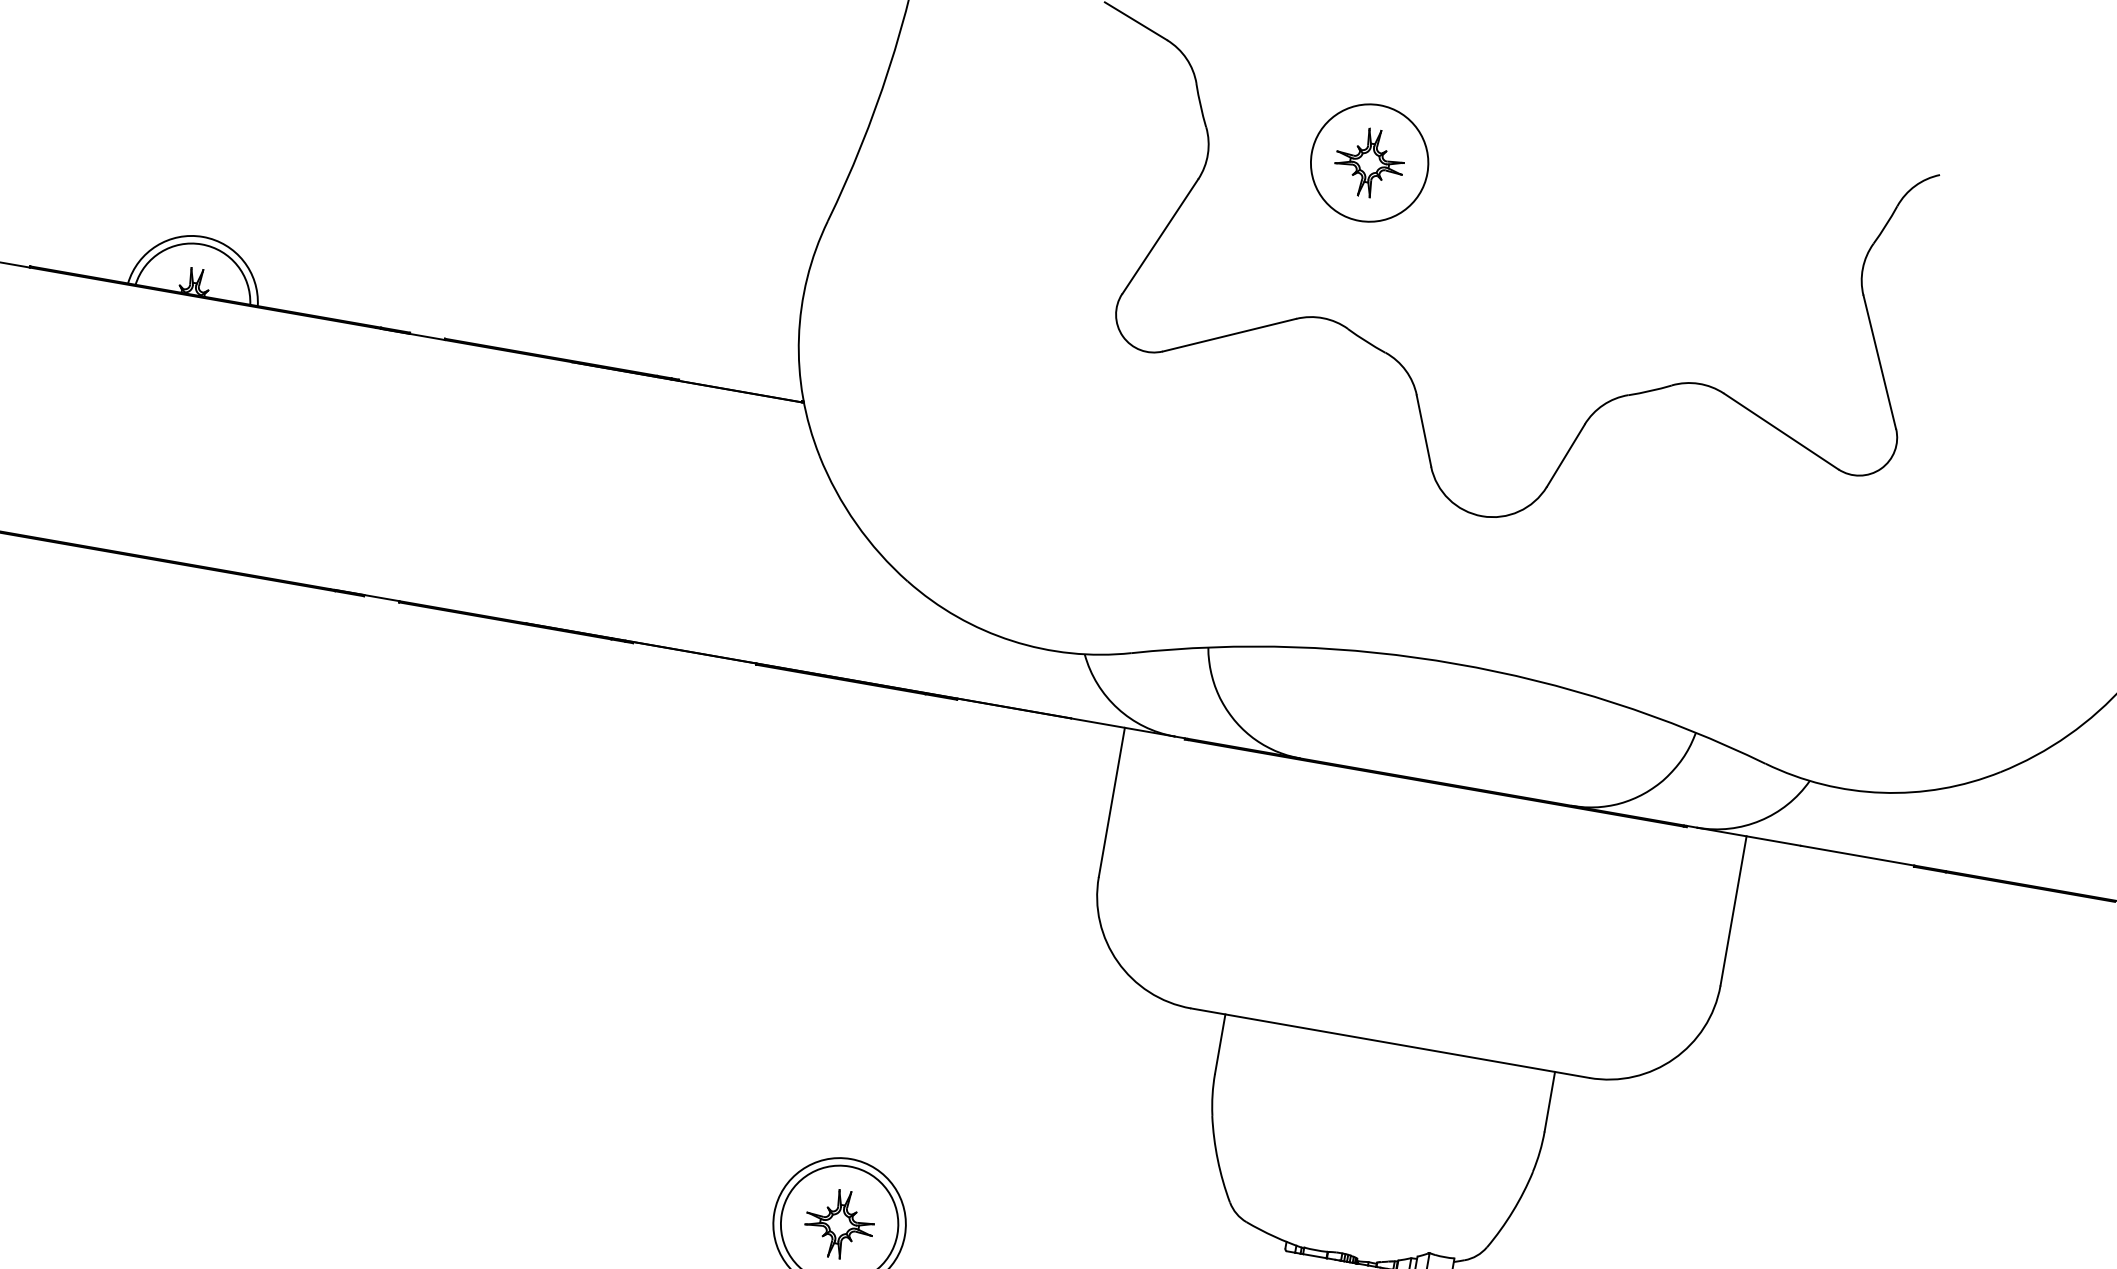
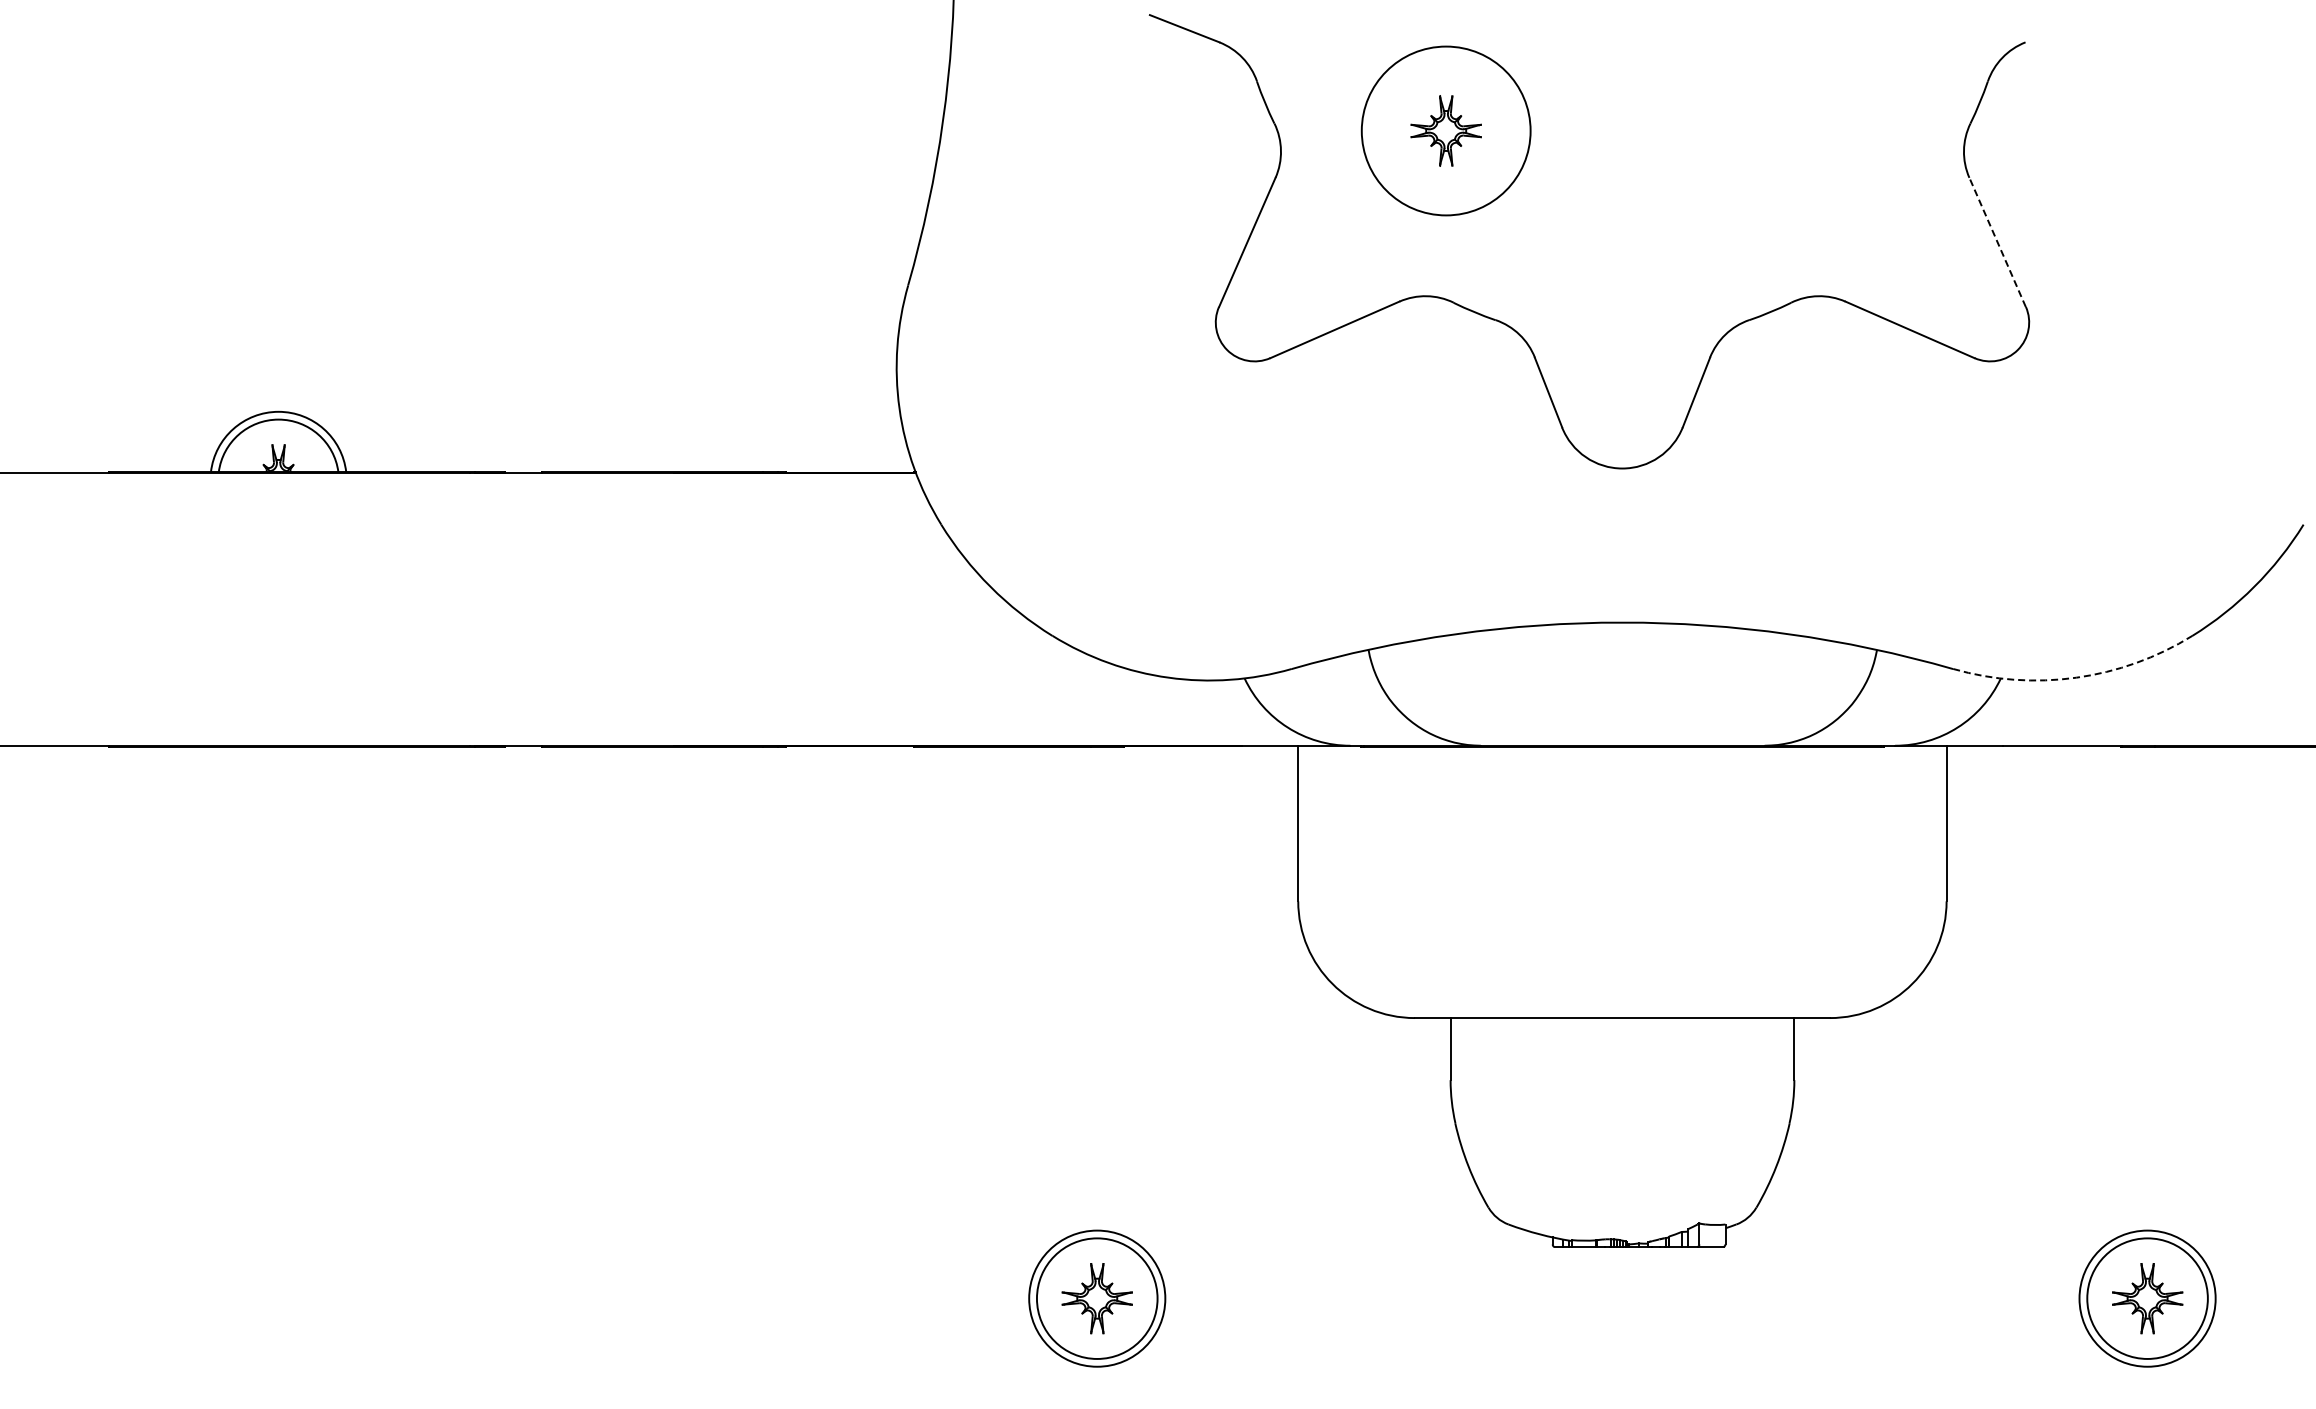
circle: (1369, 162) -> (1445, 130), size x1.4
line: (1879, 361) -> (1997, 241), solid -> dashed
arc: (1882, 792) -> (2076, 677), solid -> dashed

